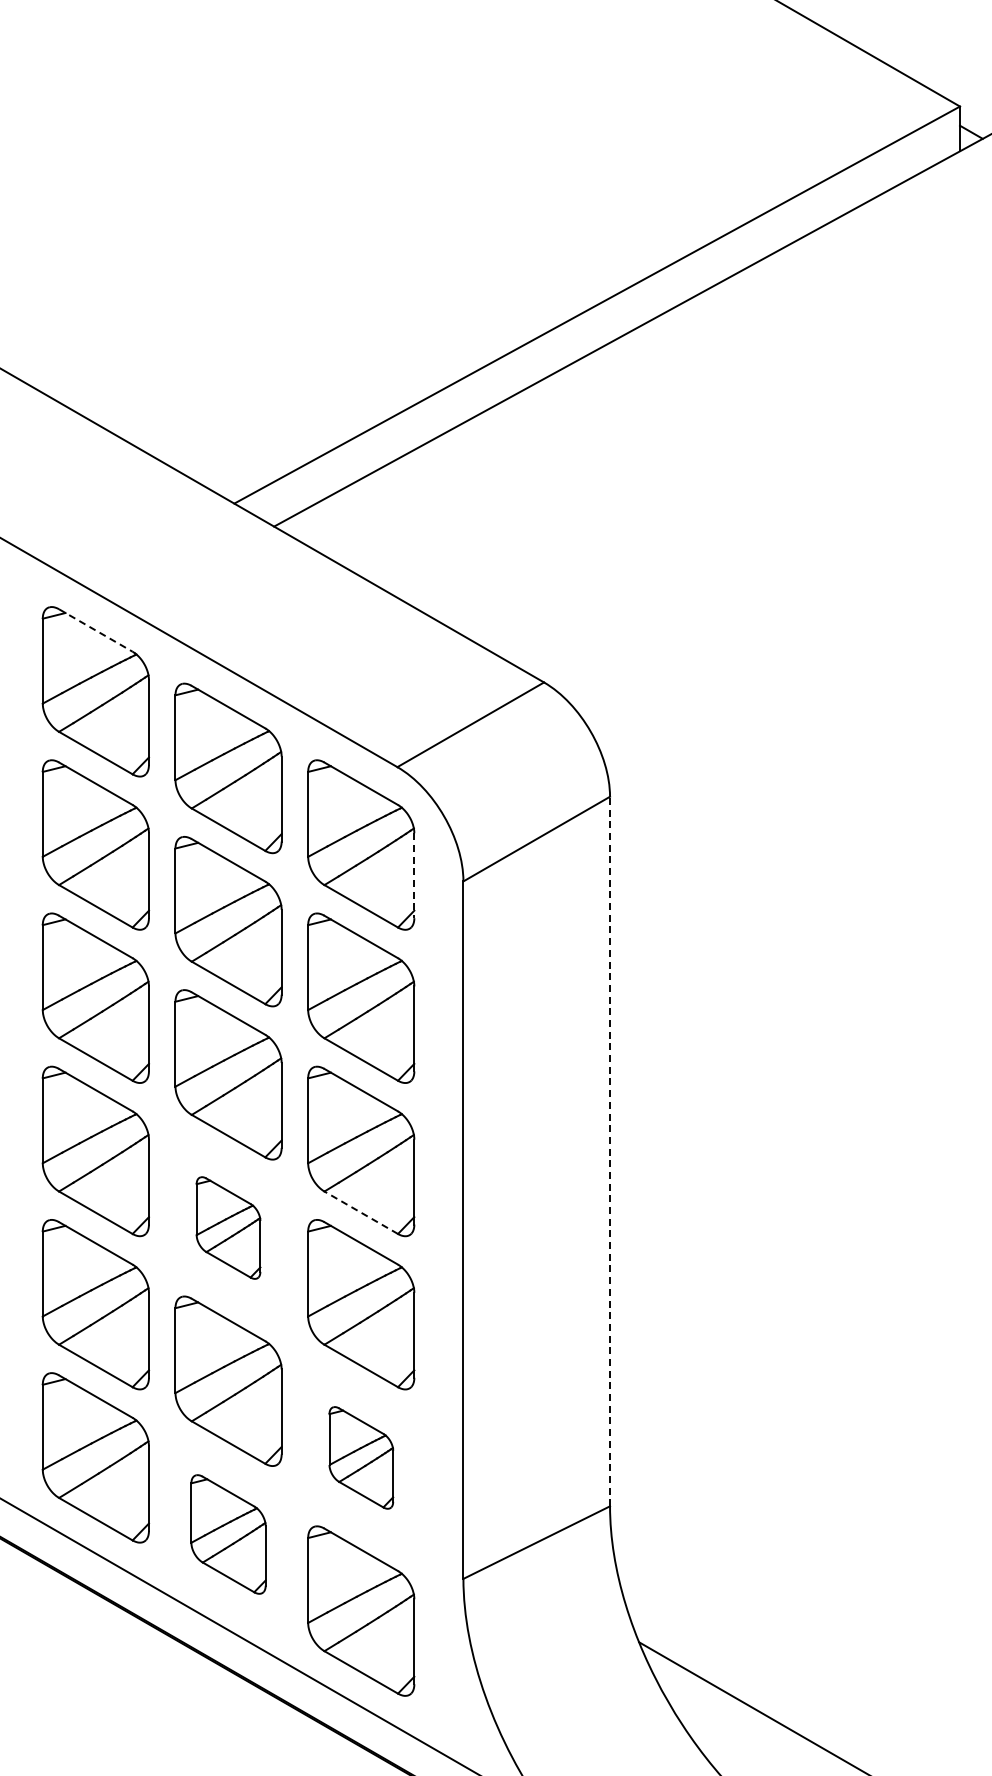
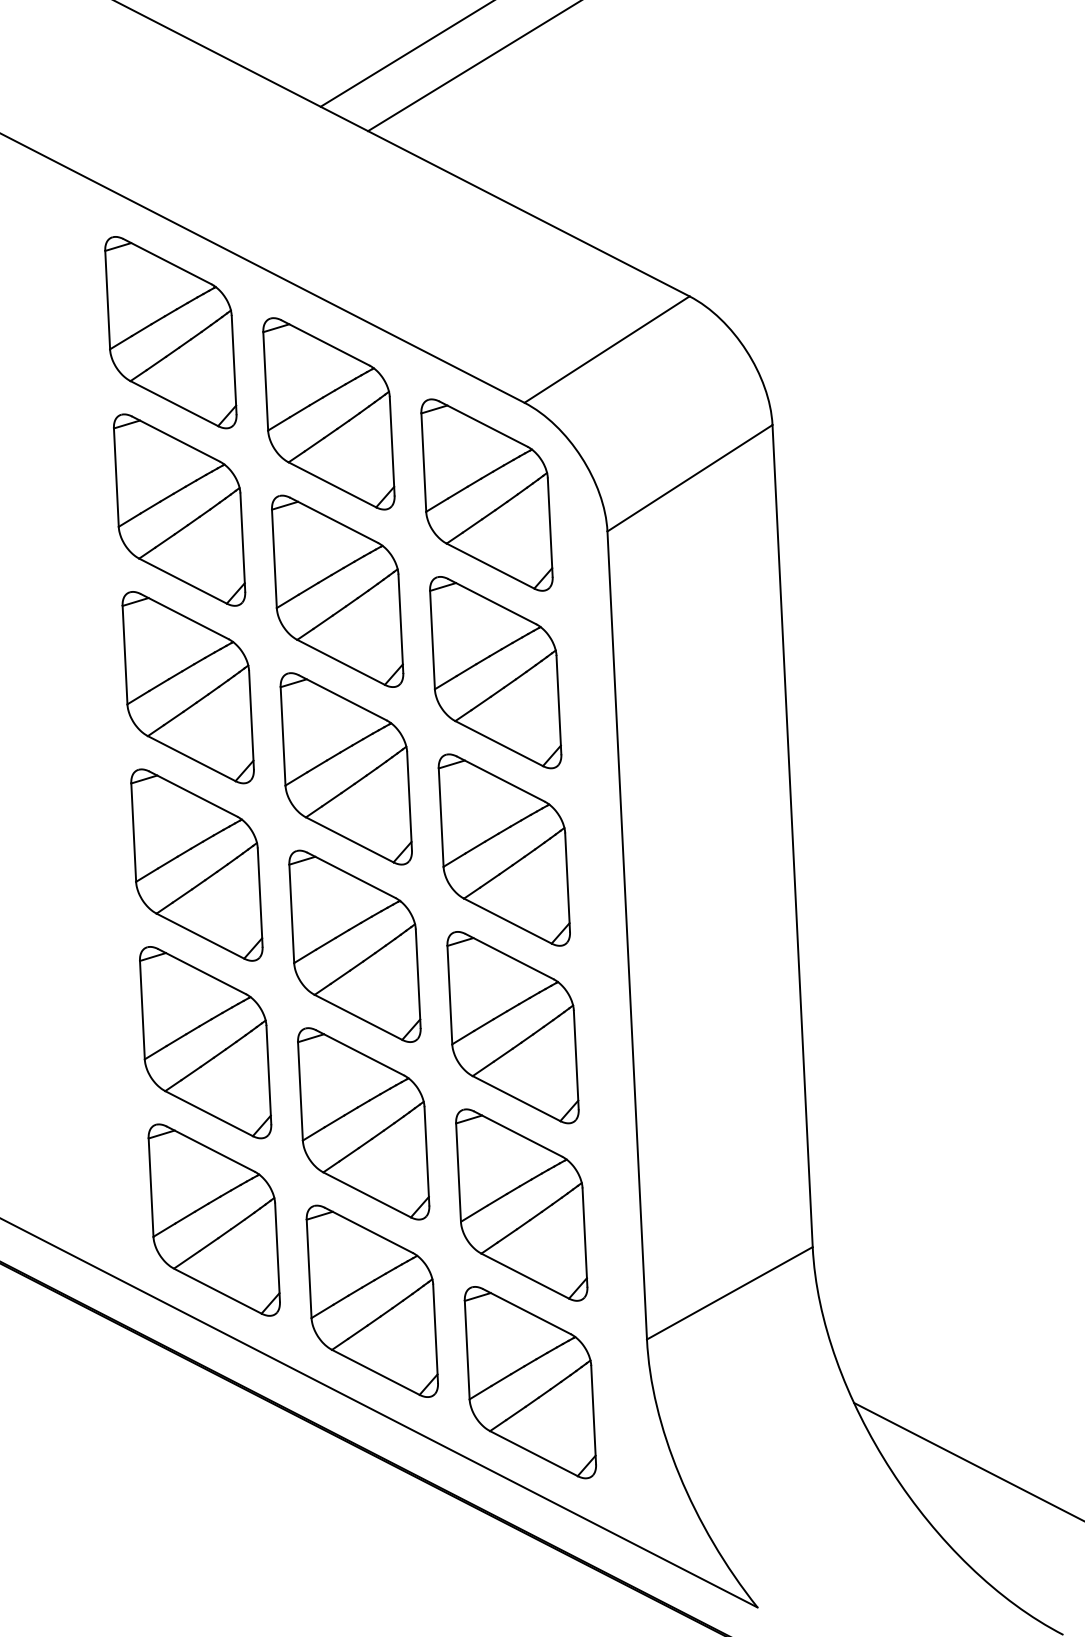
line: (96, 630) -> (168, 261), dashed -> solid
line: (414, 876) -> (550, 528), dashed -> solid
line: (610, 1151) -> (793, 836), dashed -> solid
line: (360, 1212) -> (506, 920), dashed -> solid
part: (228, 1227) -> (354, 945), size x1.67
part: (361, 1457) -> (522, 1204), size x1.67
part: (228, 1534) -> (372, 1301), size x1.43

